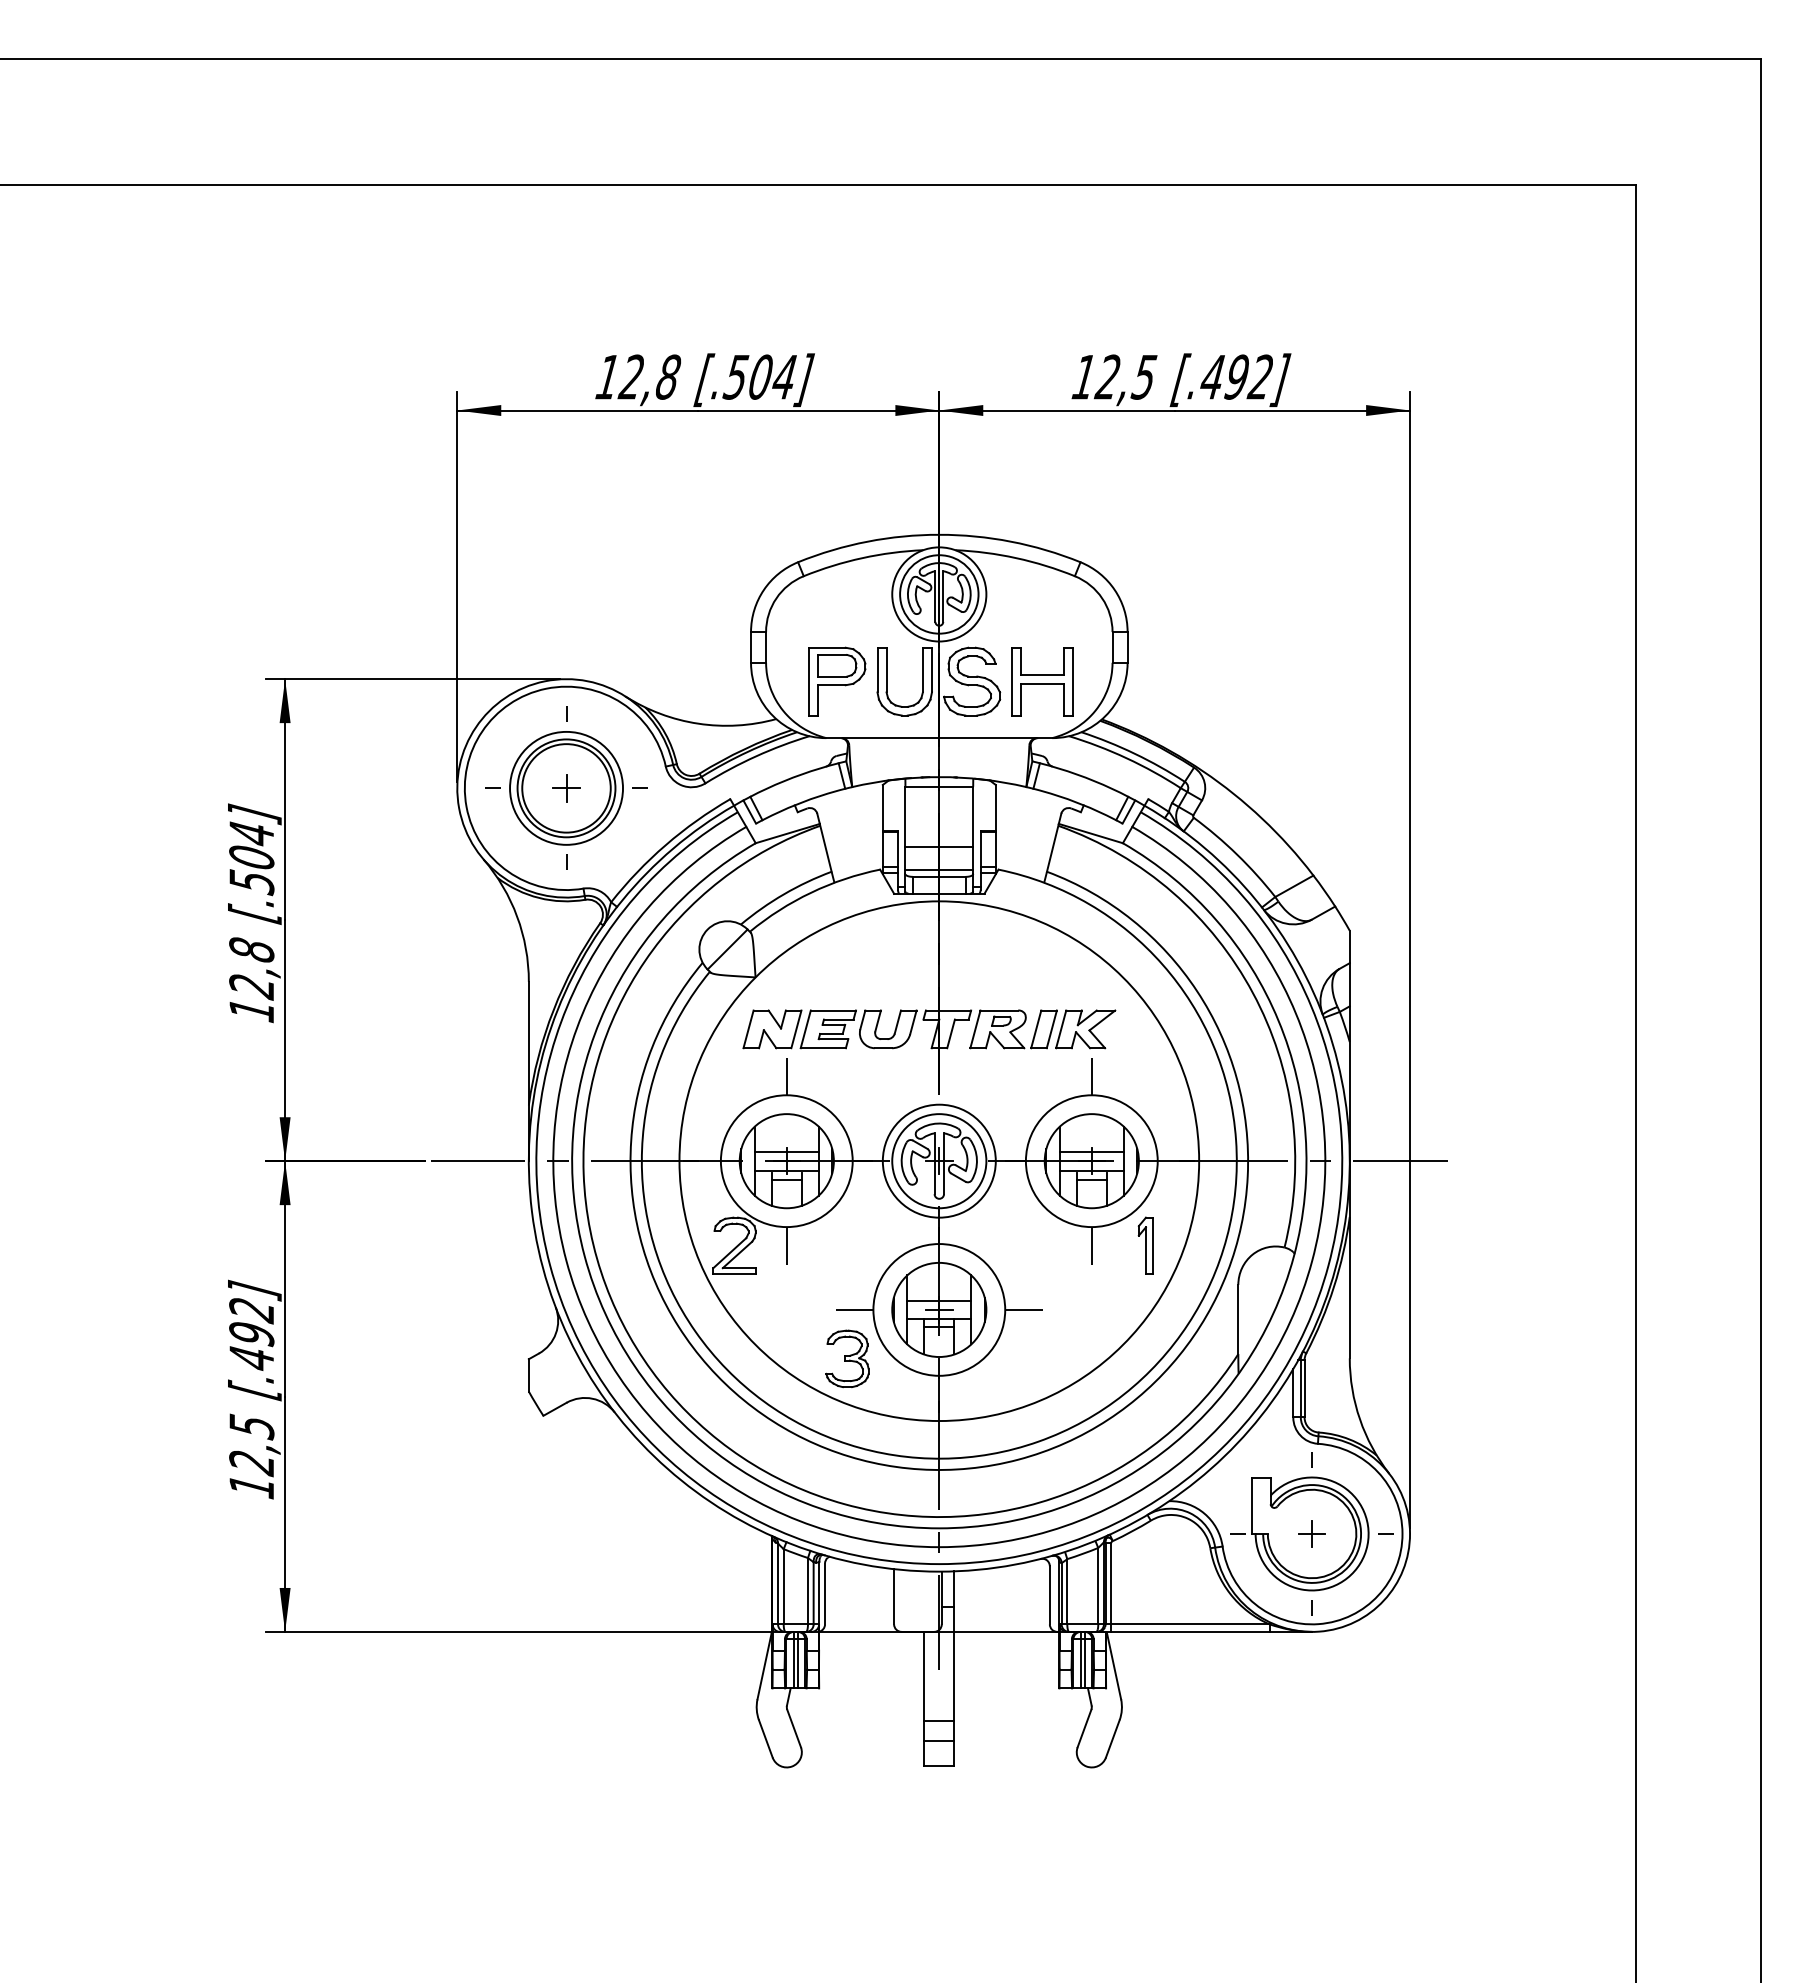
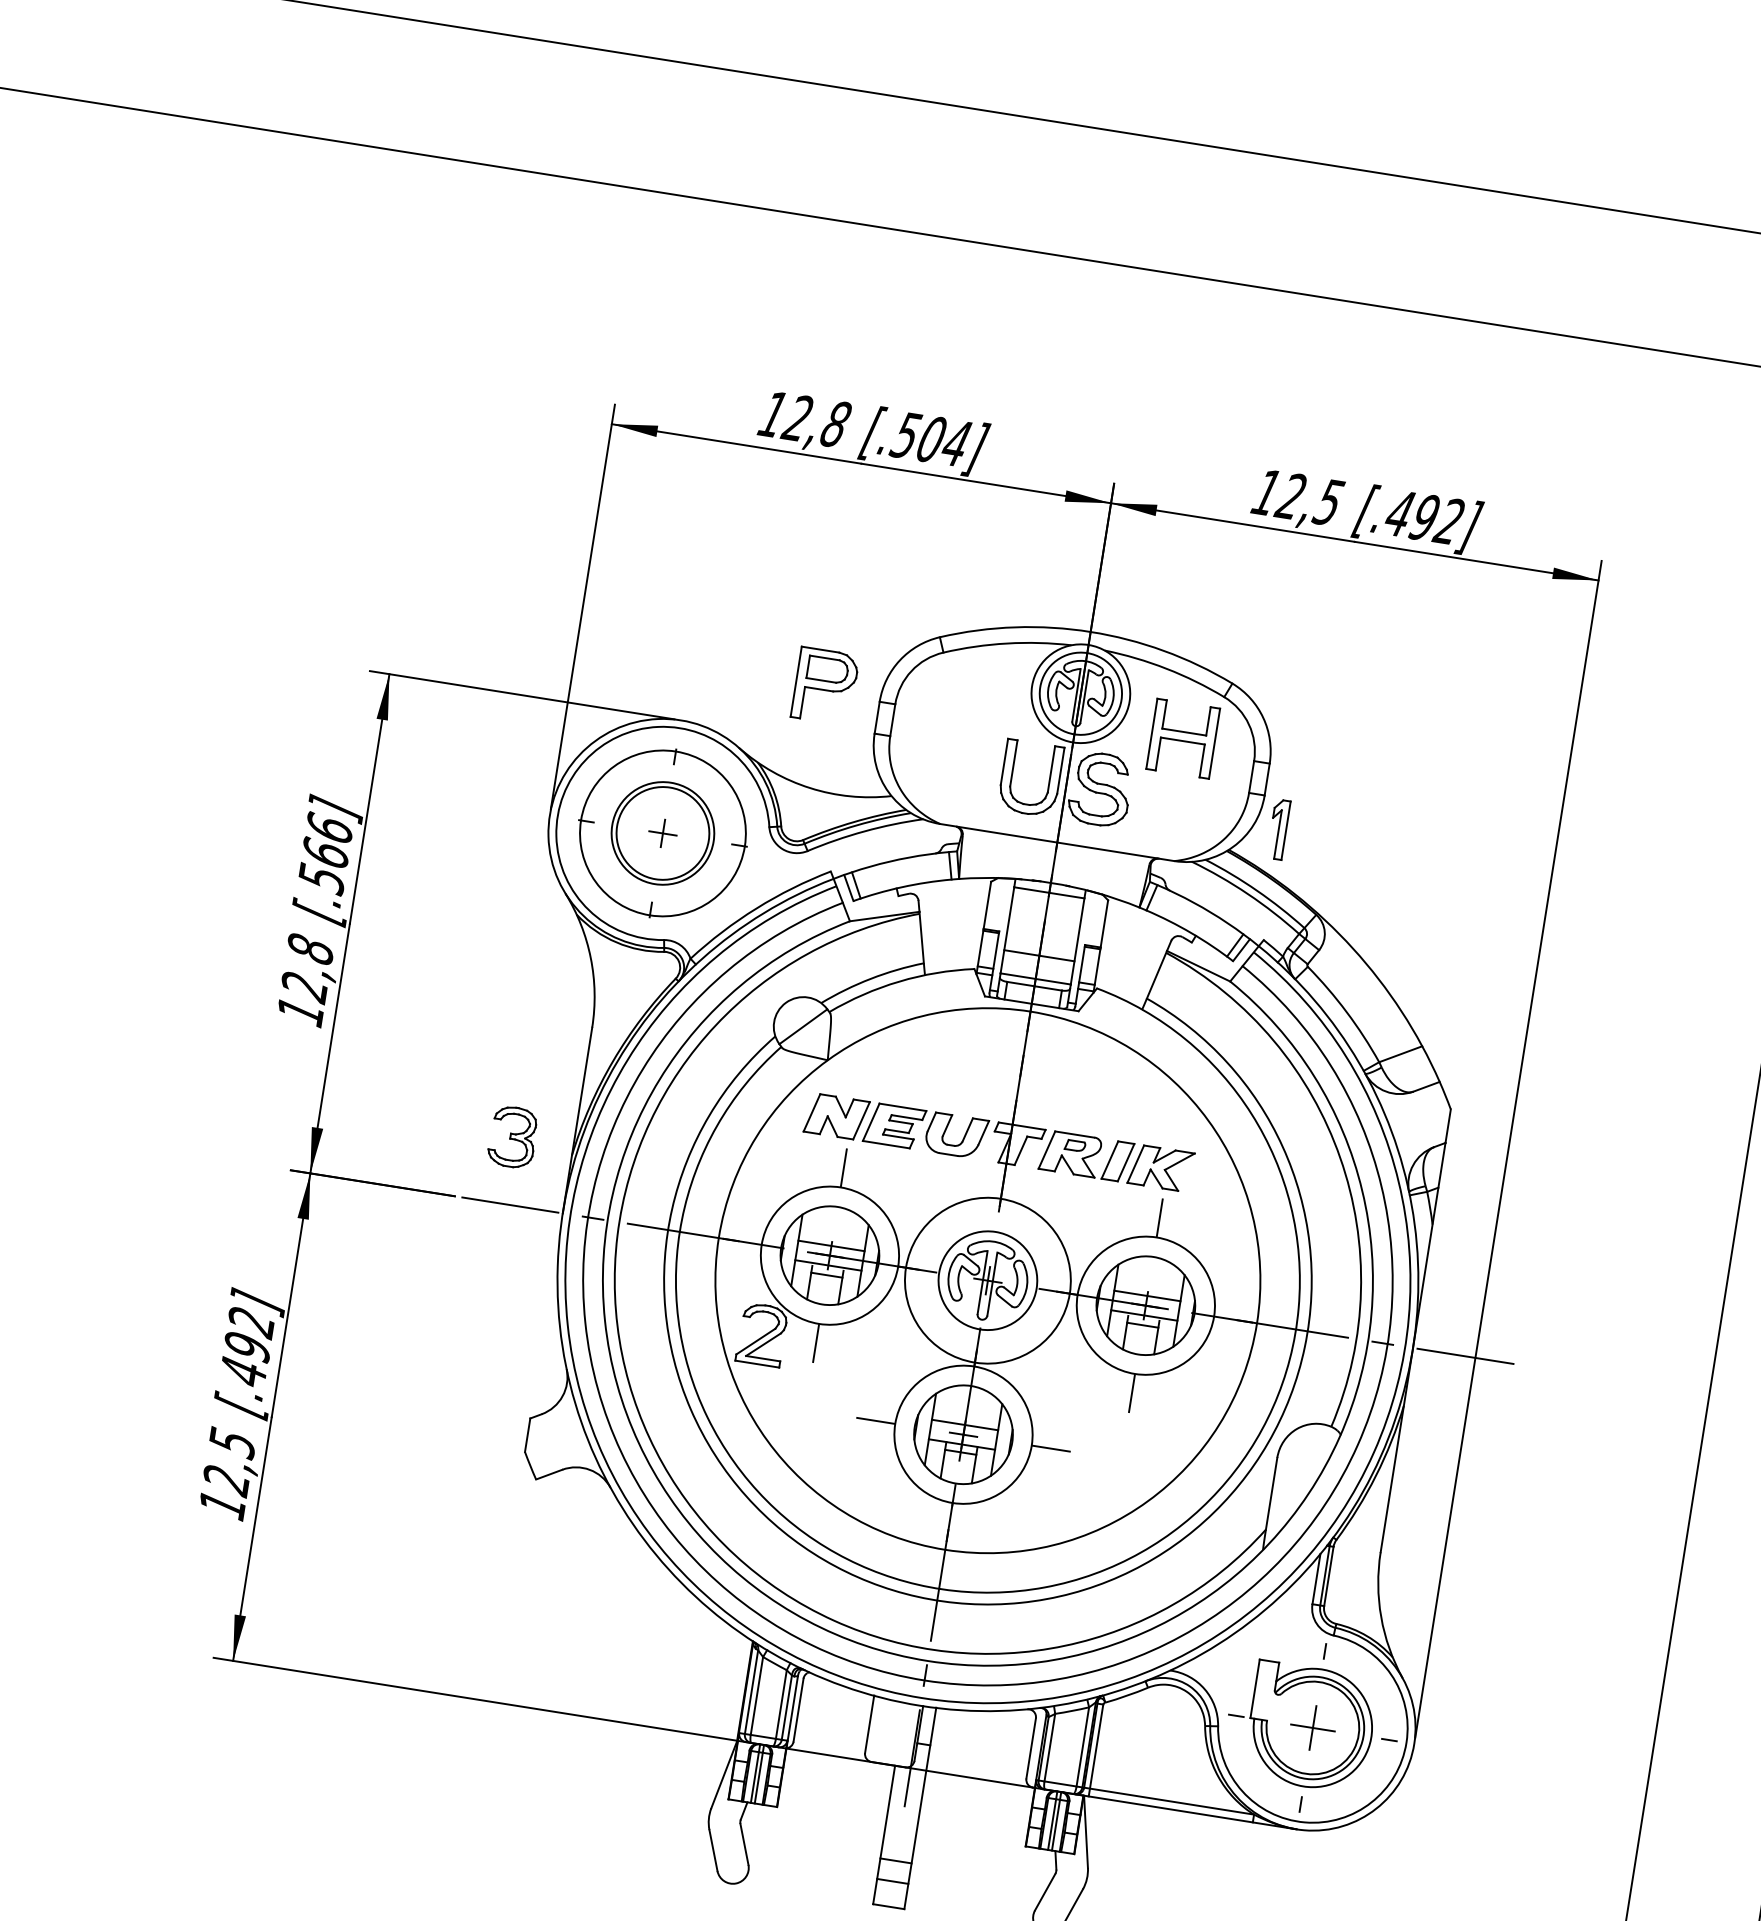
part: (837, 681) -> (825, 686), moved
part: (1042, 681) -> (1183, 738), moved
circle: (566, 787) -> (663, 832), size x1.4
text: (251, 844) -> (327, 839), [.504] -> [.566]
circle: (938, 1160) -> (987, 1279), size x1.4
part: (1145, 1245) -> (1278, 829), moved
part: (847, 1358) -> (512, 1136), moved
part: (1311, 1533) -> (1312, 1727), size x1.6

